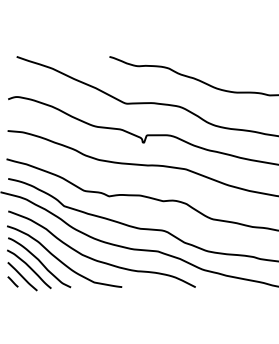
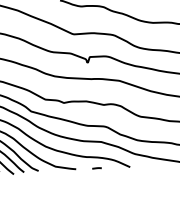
curve: (150, 286) -> (96, 167), added

